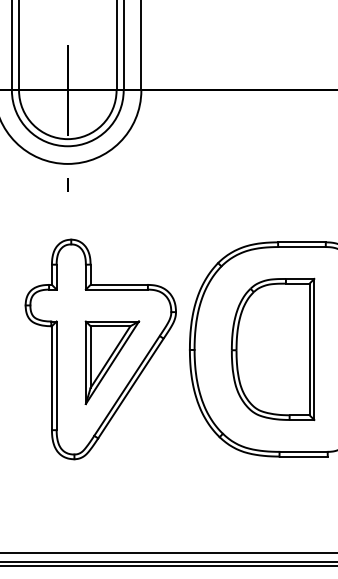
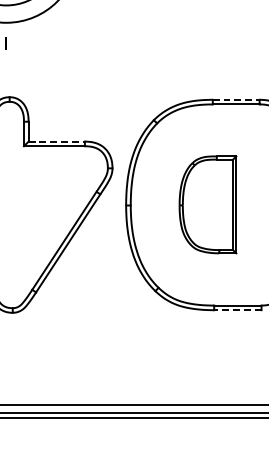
line: (301, 242) -> (235, 99), solid -> dashed
line: (119, 284) -> (57, 141), solid -> dashed
part: (273, 348) -> (208, 204), size x0.7
part: (112, 362) -> (50, 217), removed
line: (303, 456) -> (237, 310), solid -> dashed

